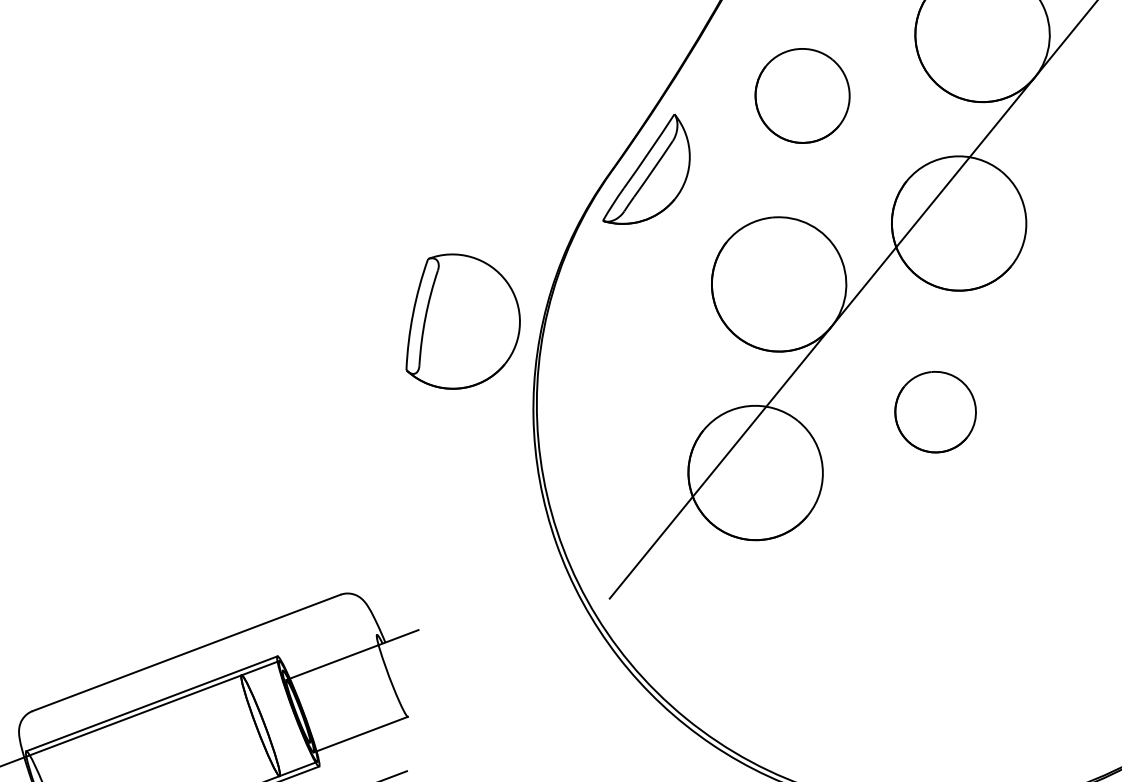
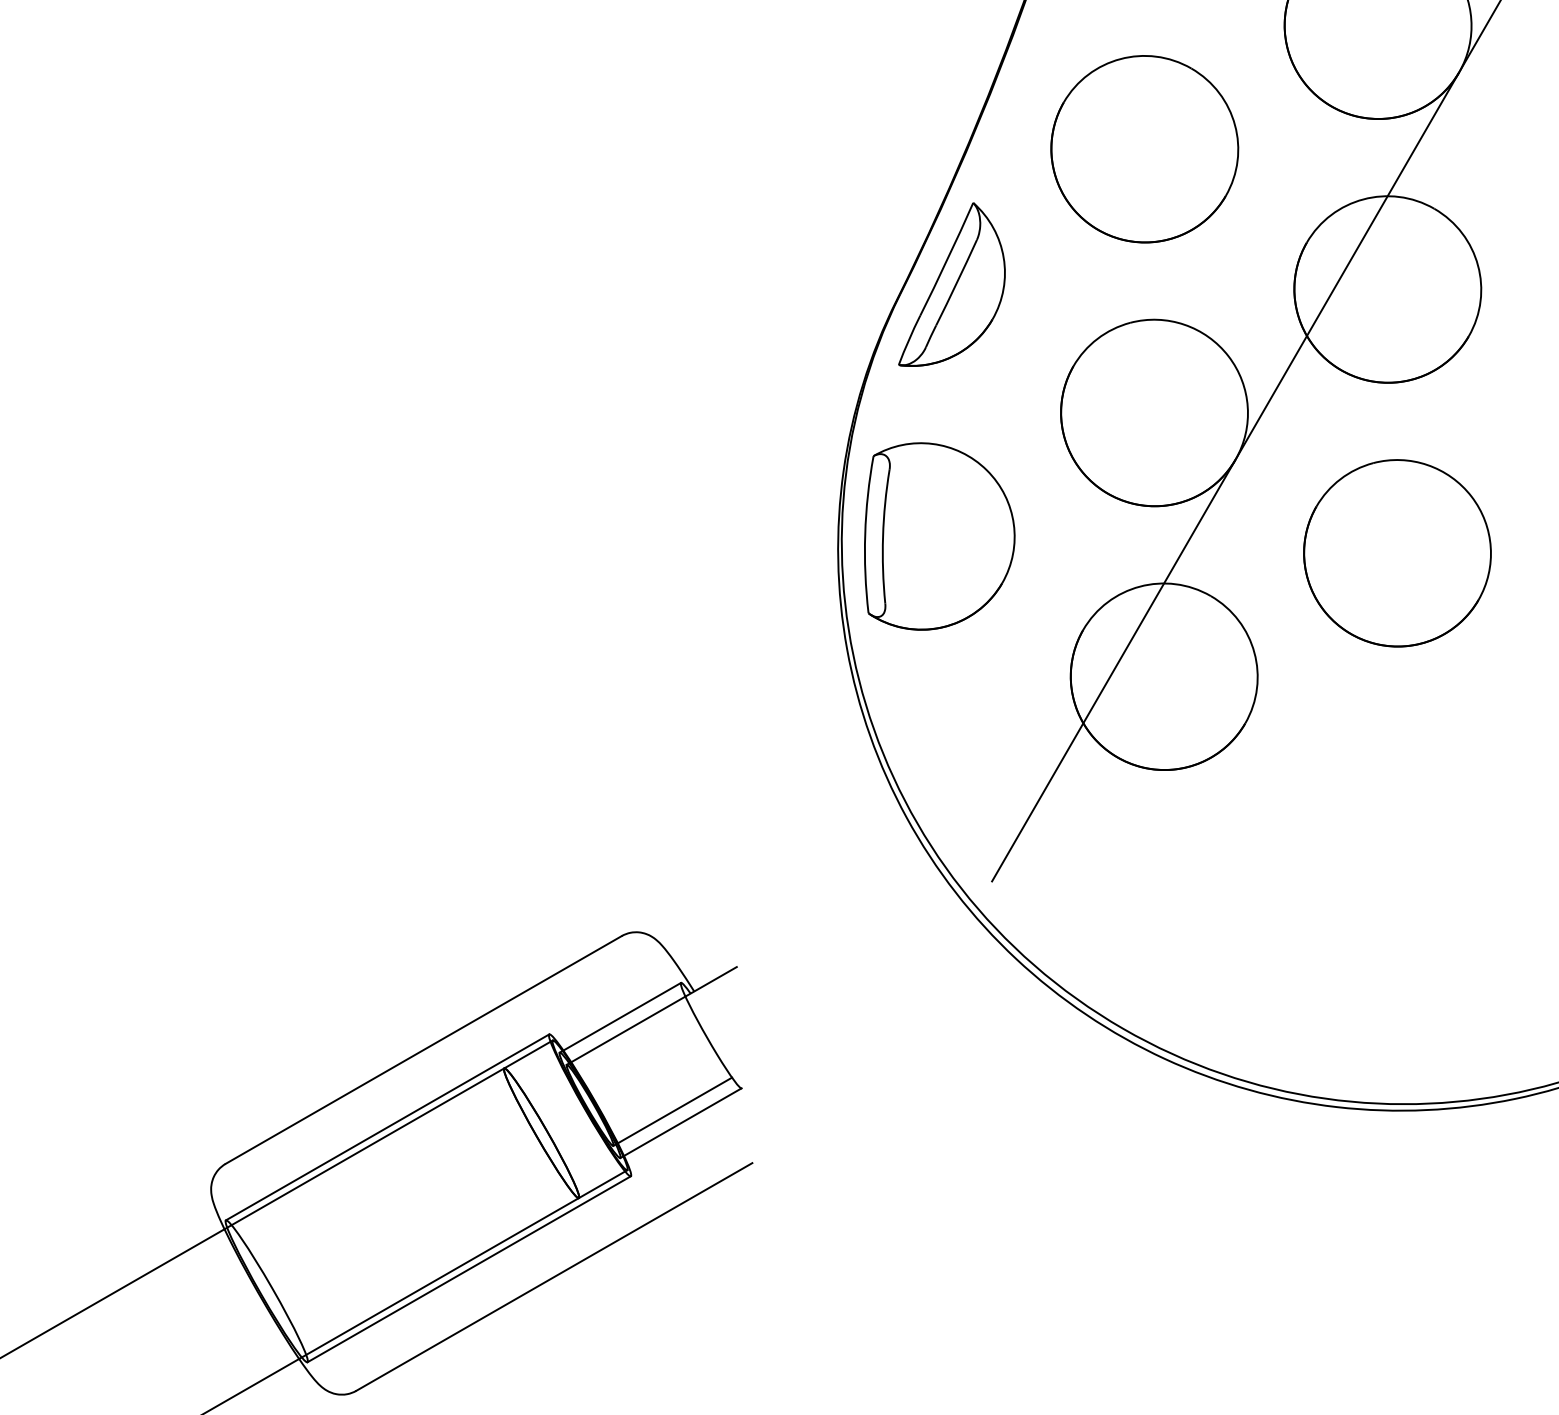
part: (802, 96) -> (1144, 149), size x1.43
part: (465, 323) -> (939, 536), moved
part: (935, 412) -> (1397, 553), size x1.67
line: (330, 652) -> (620, 1017), added
line: (356, 725) -> (672, 1111), added

